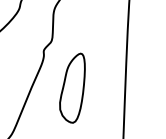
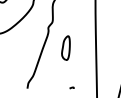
part: (71, 86) -> (65, 47), size x0.6

